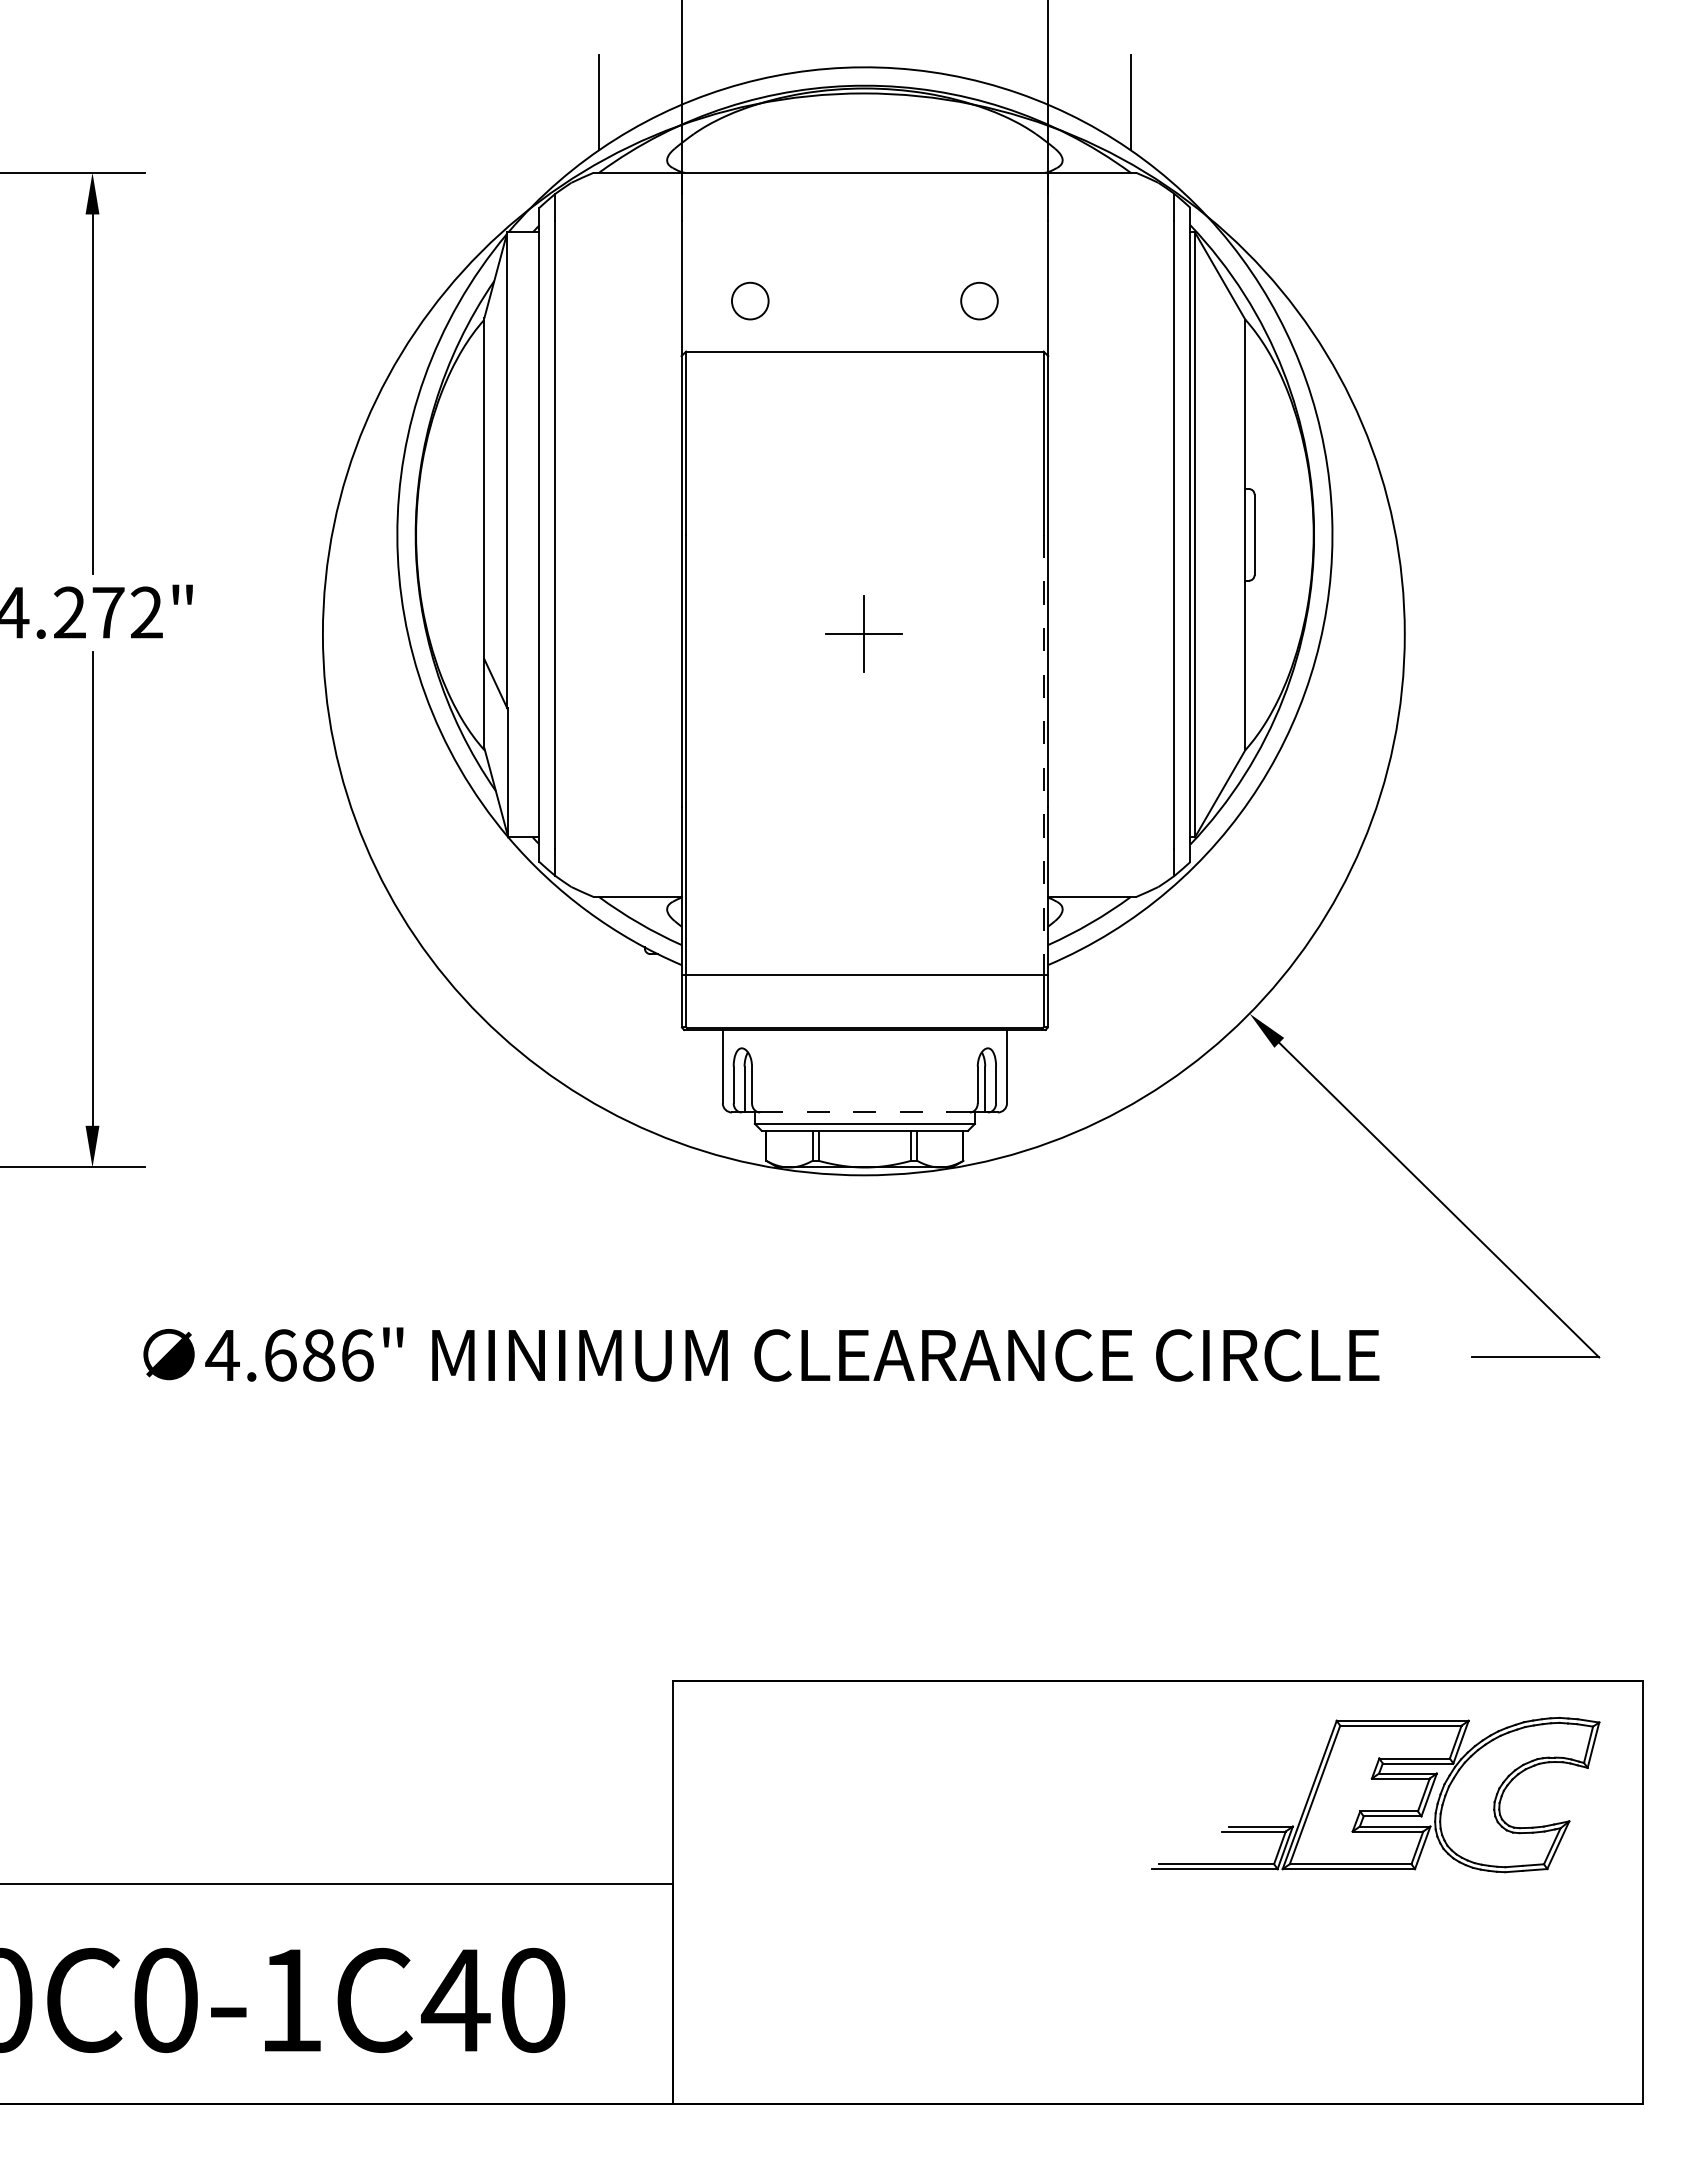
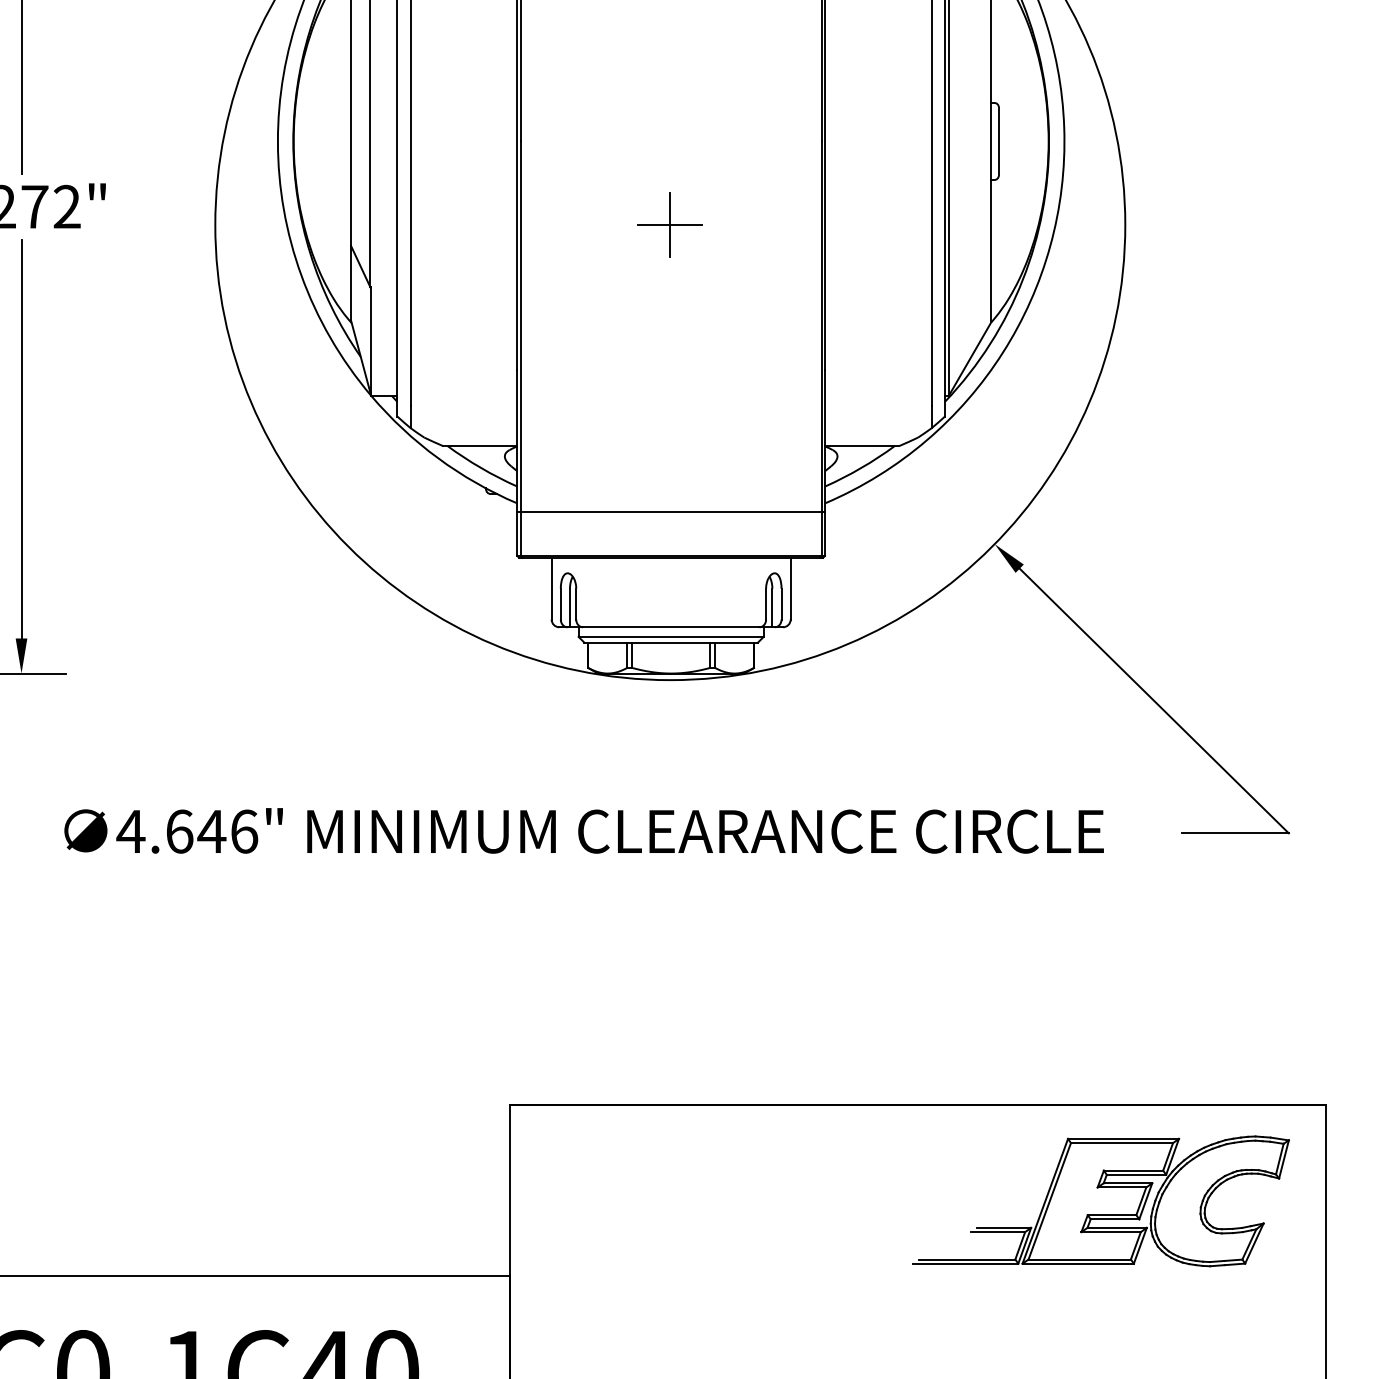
line: (1043, 755) -> (821, 327), dashed -> solid
line: (864, 1112) -> (670, 627), dashed -> solid
text: (318, 1355) -> (211, 831), 4.686" -> 4.646"

